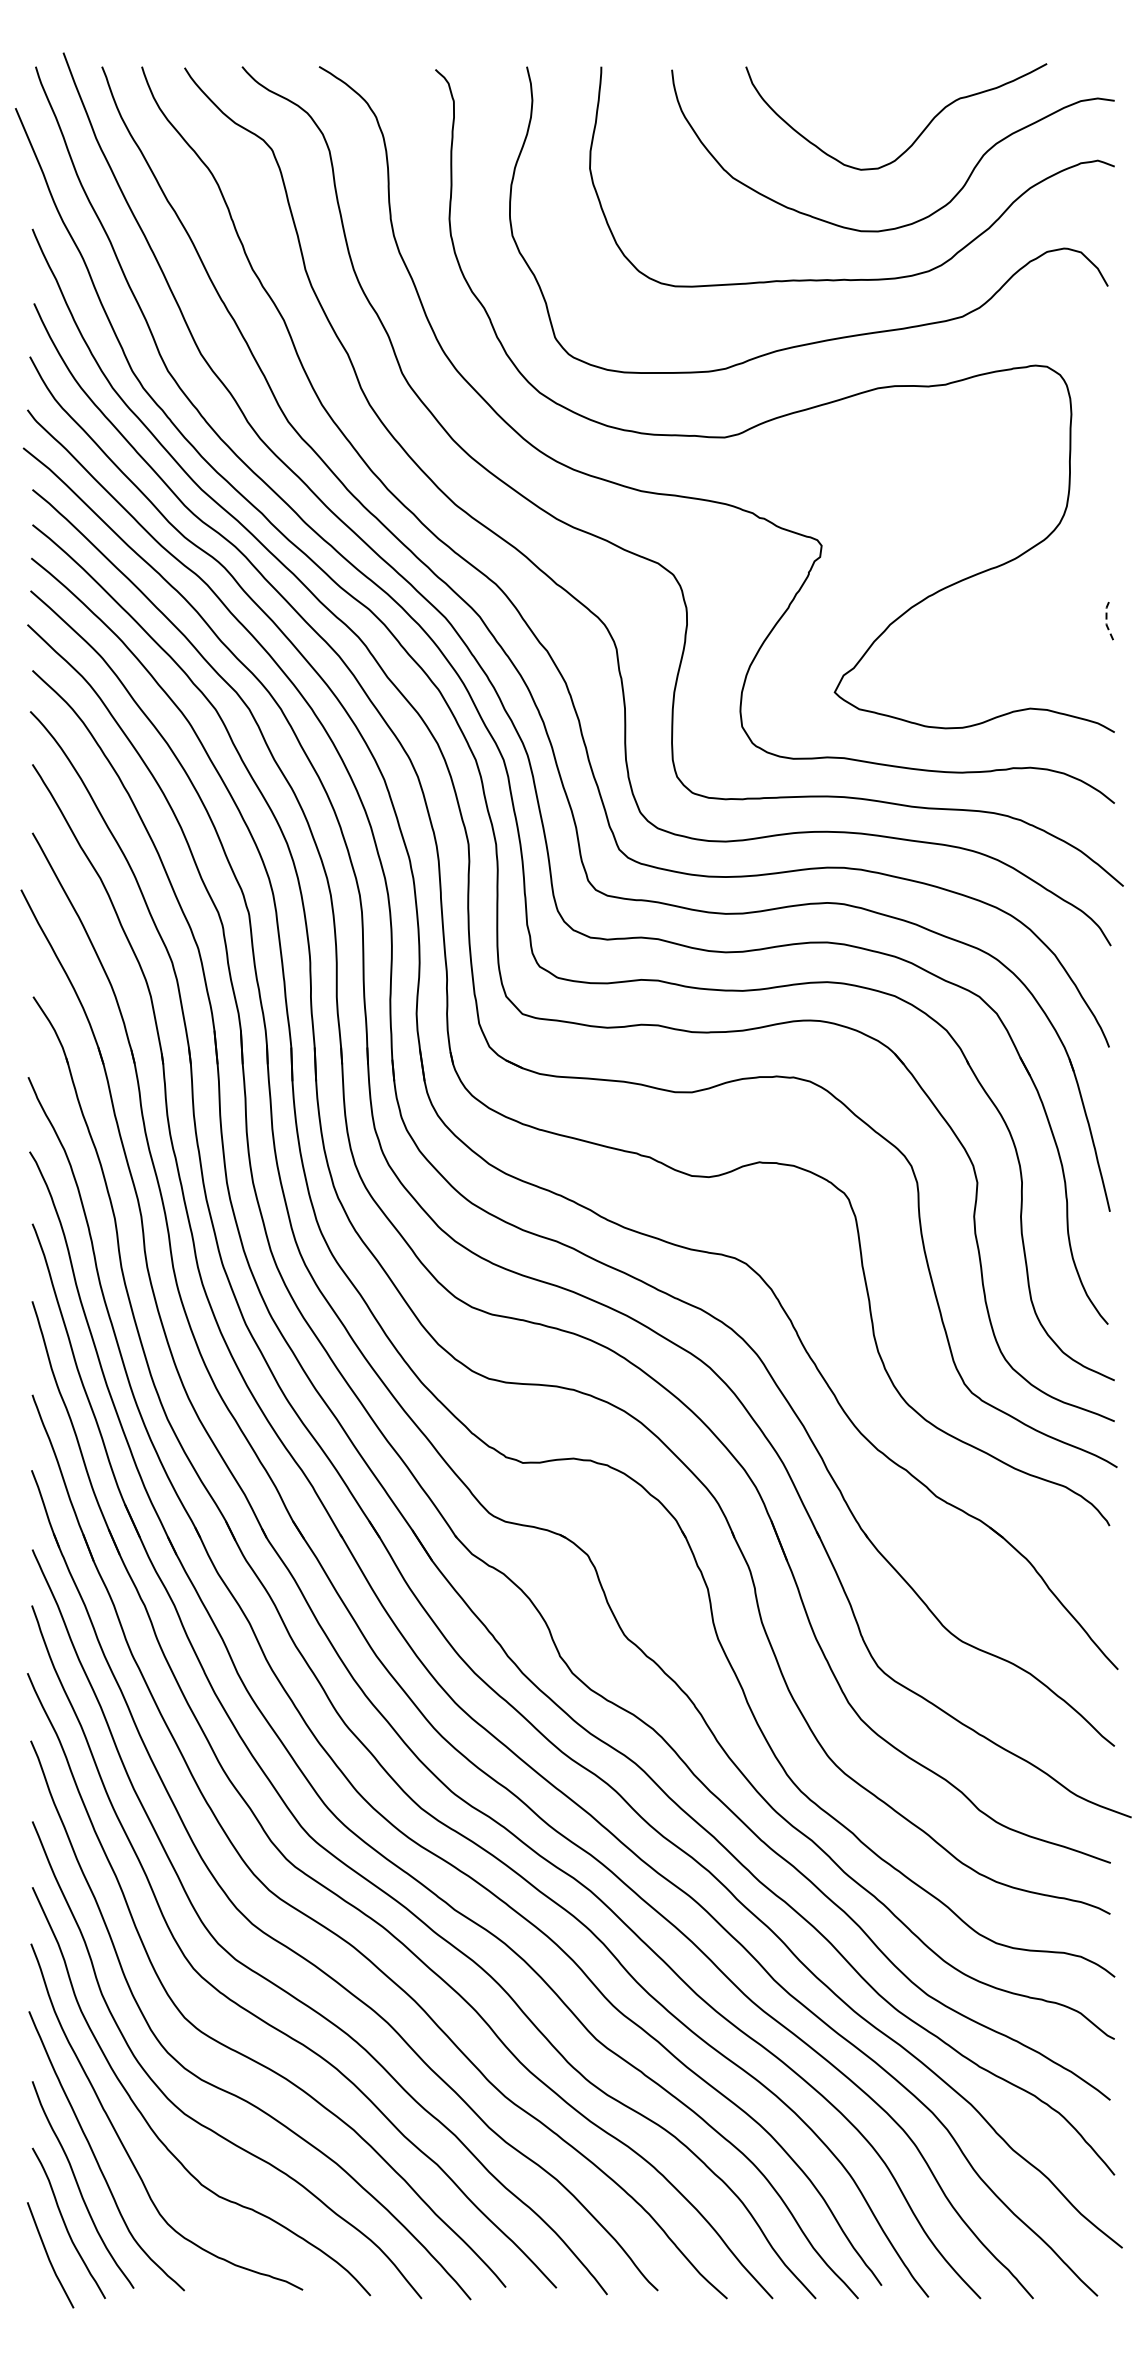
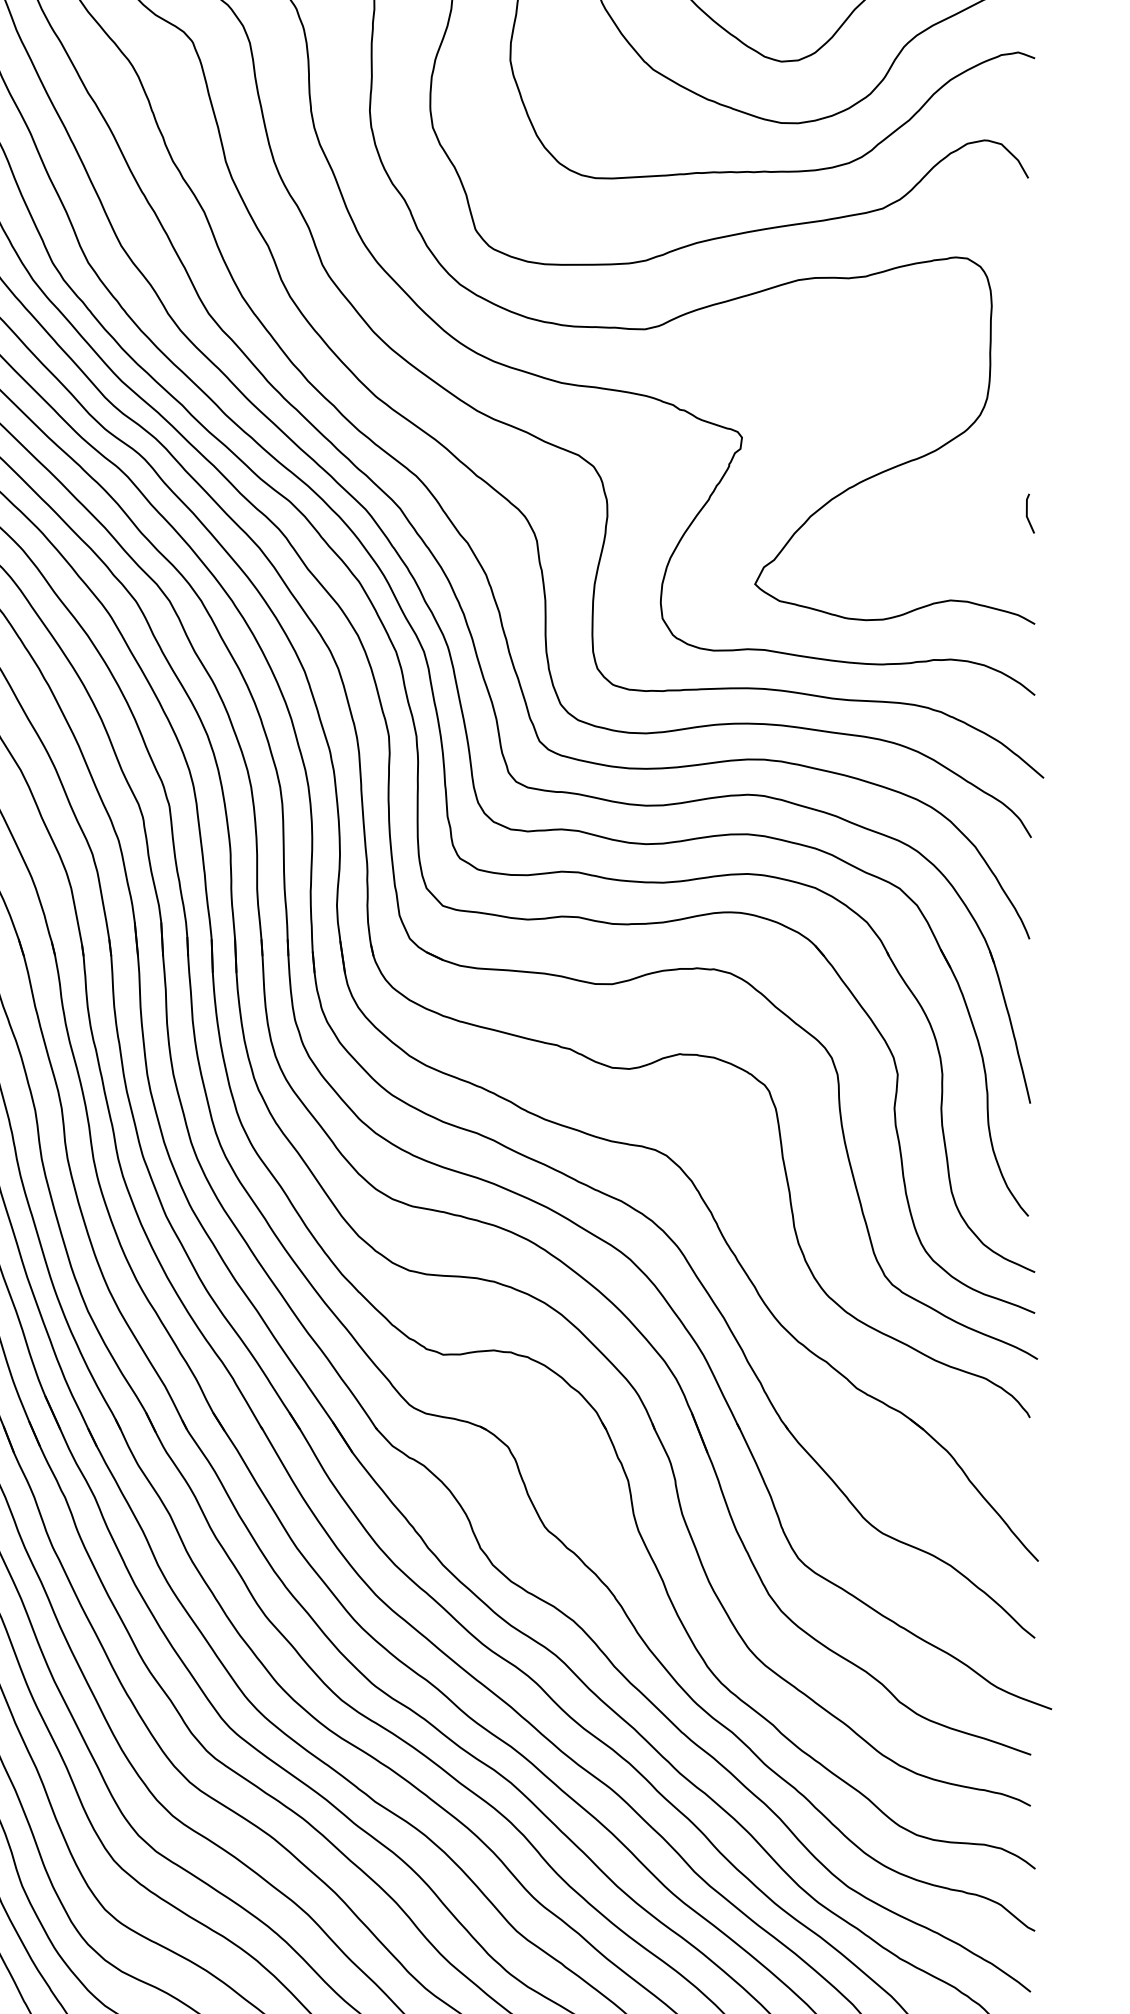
line: (1106, 622) -> (1026, 514), dashed -> solid

